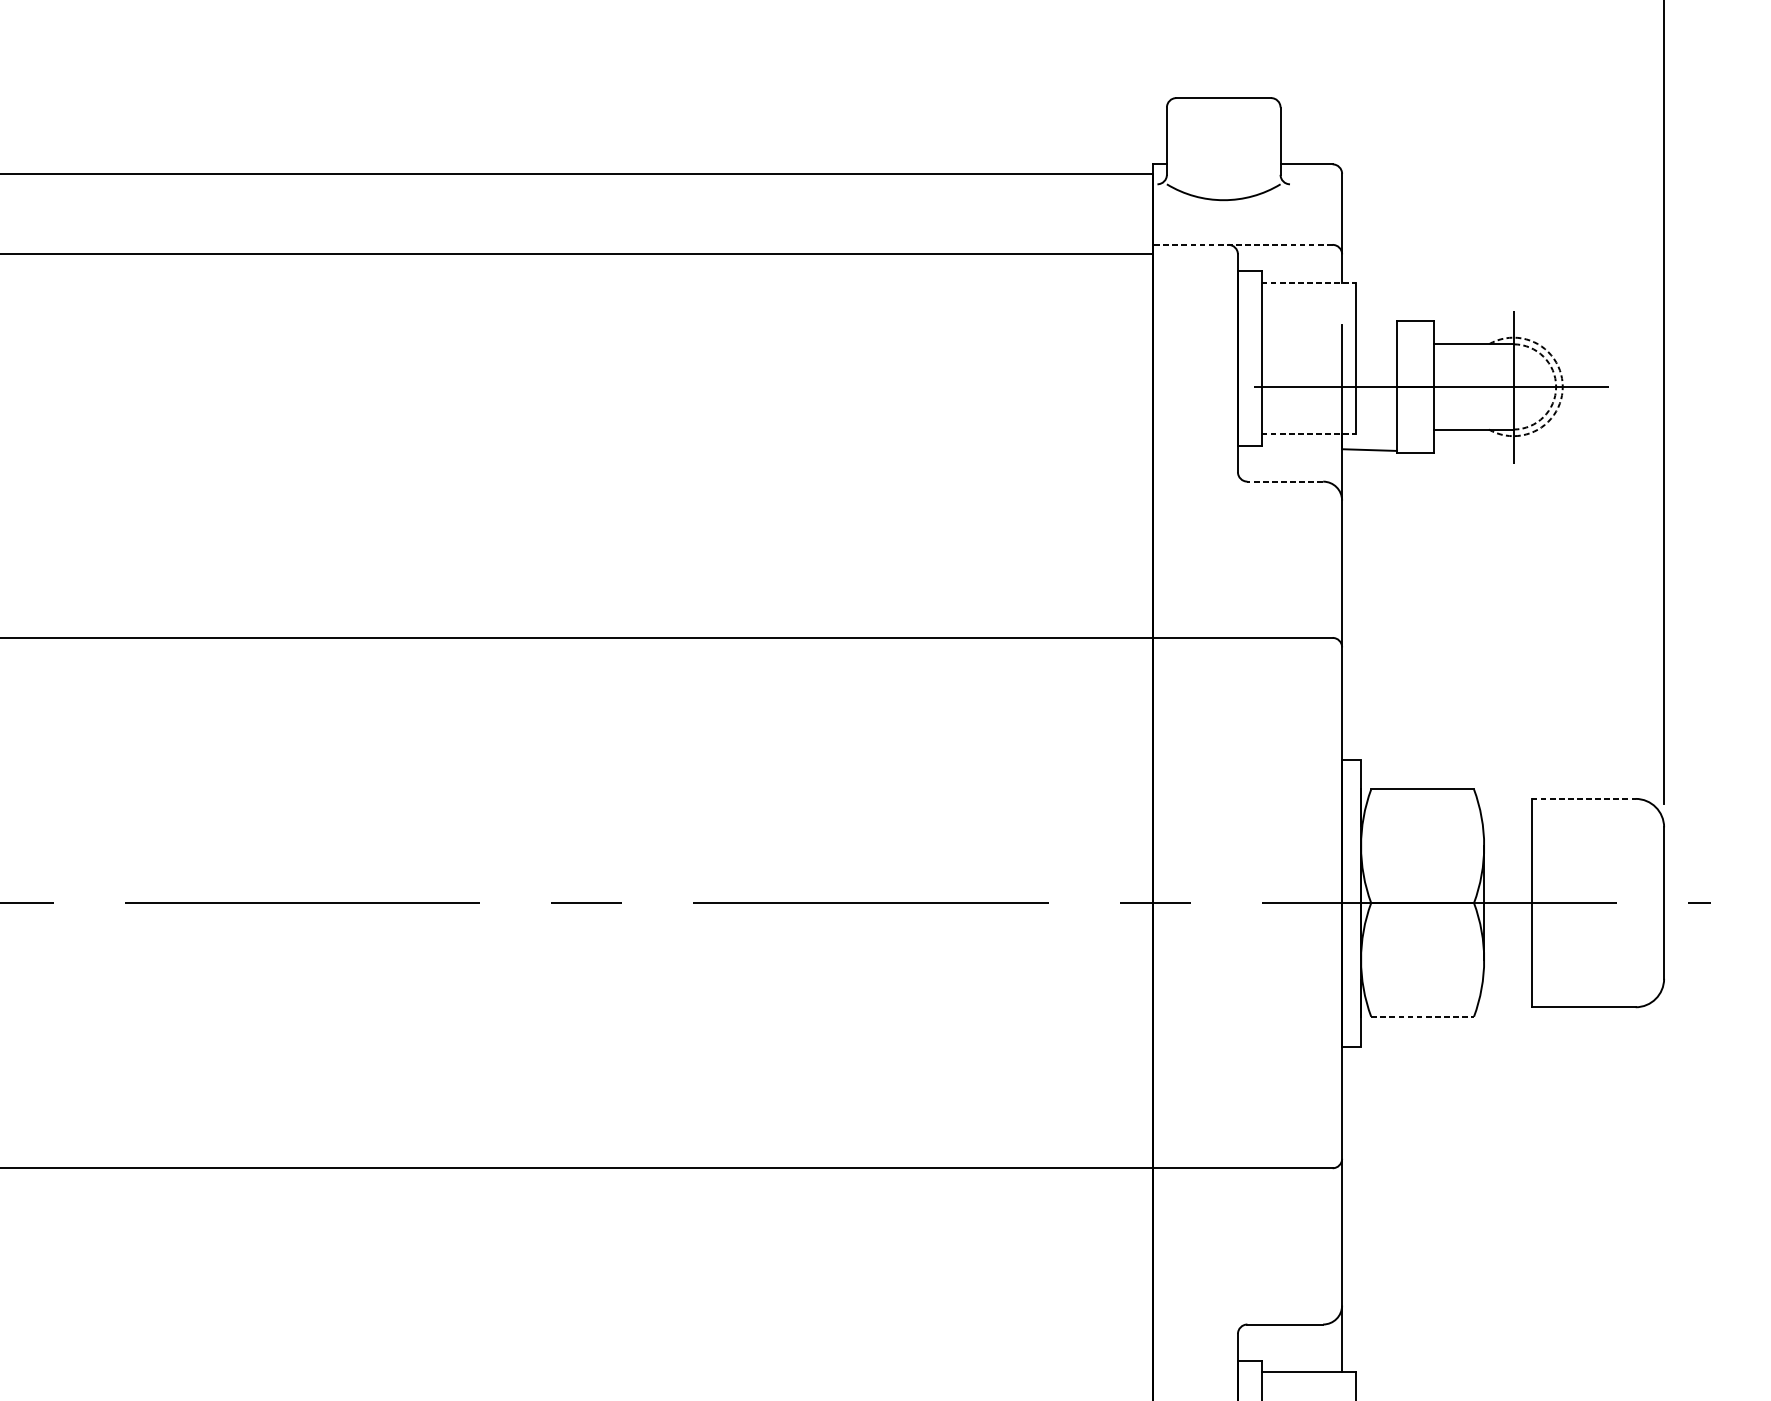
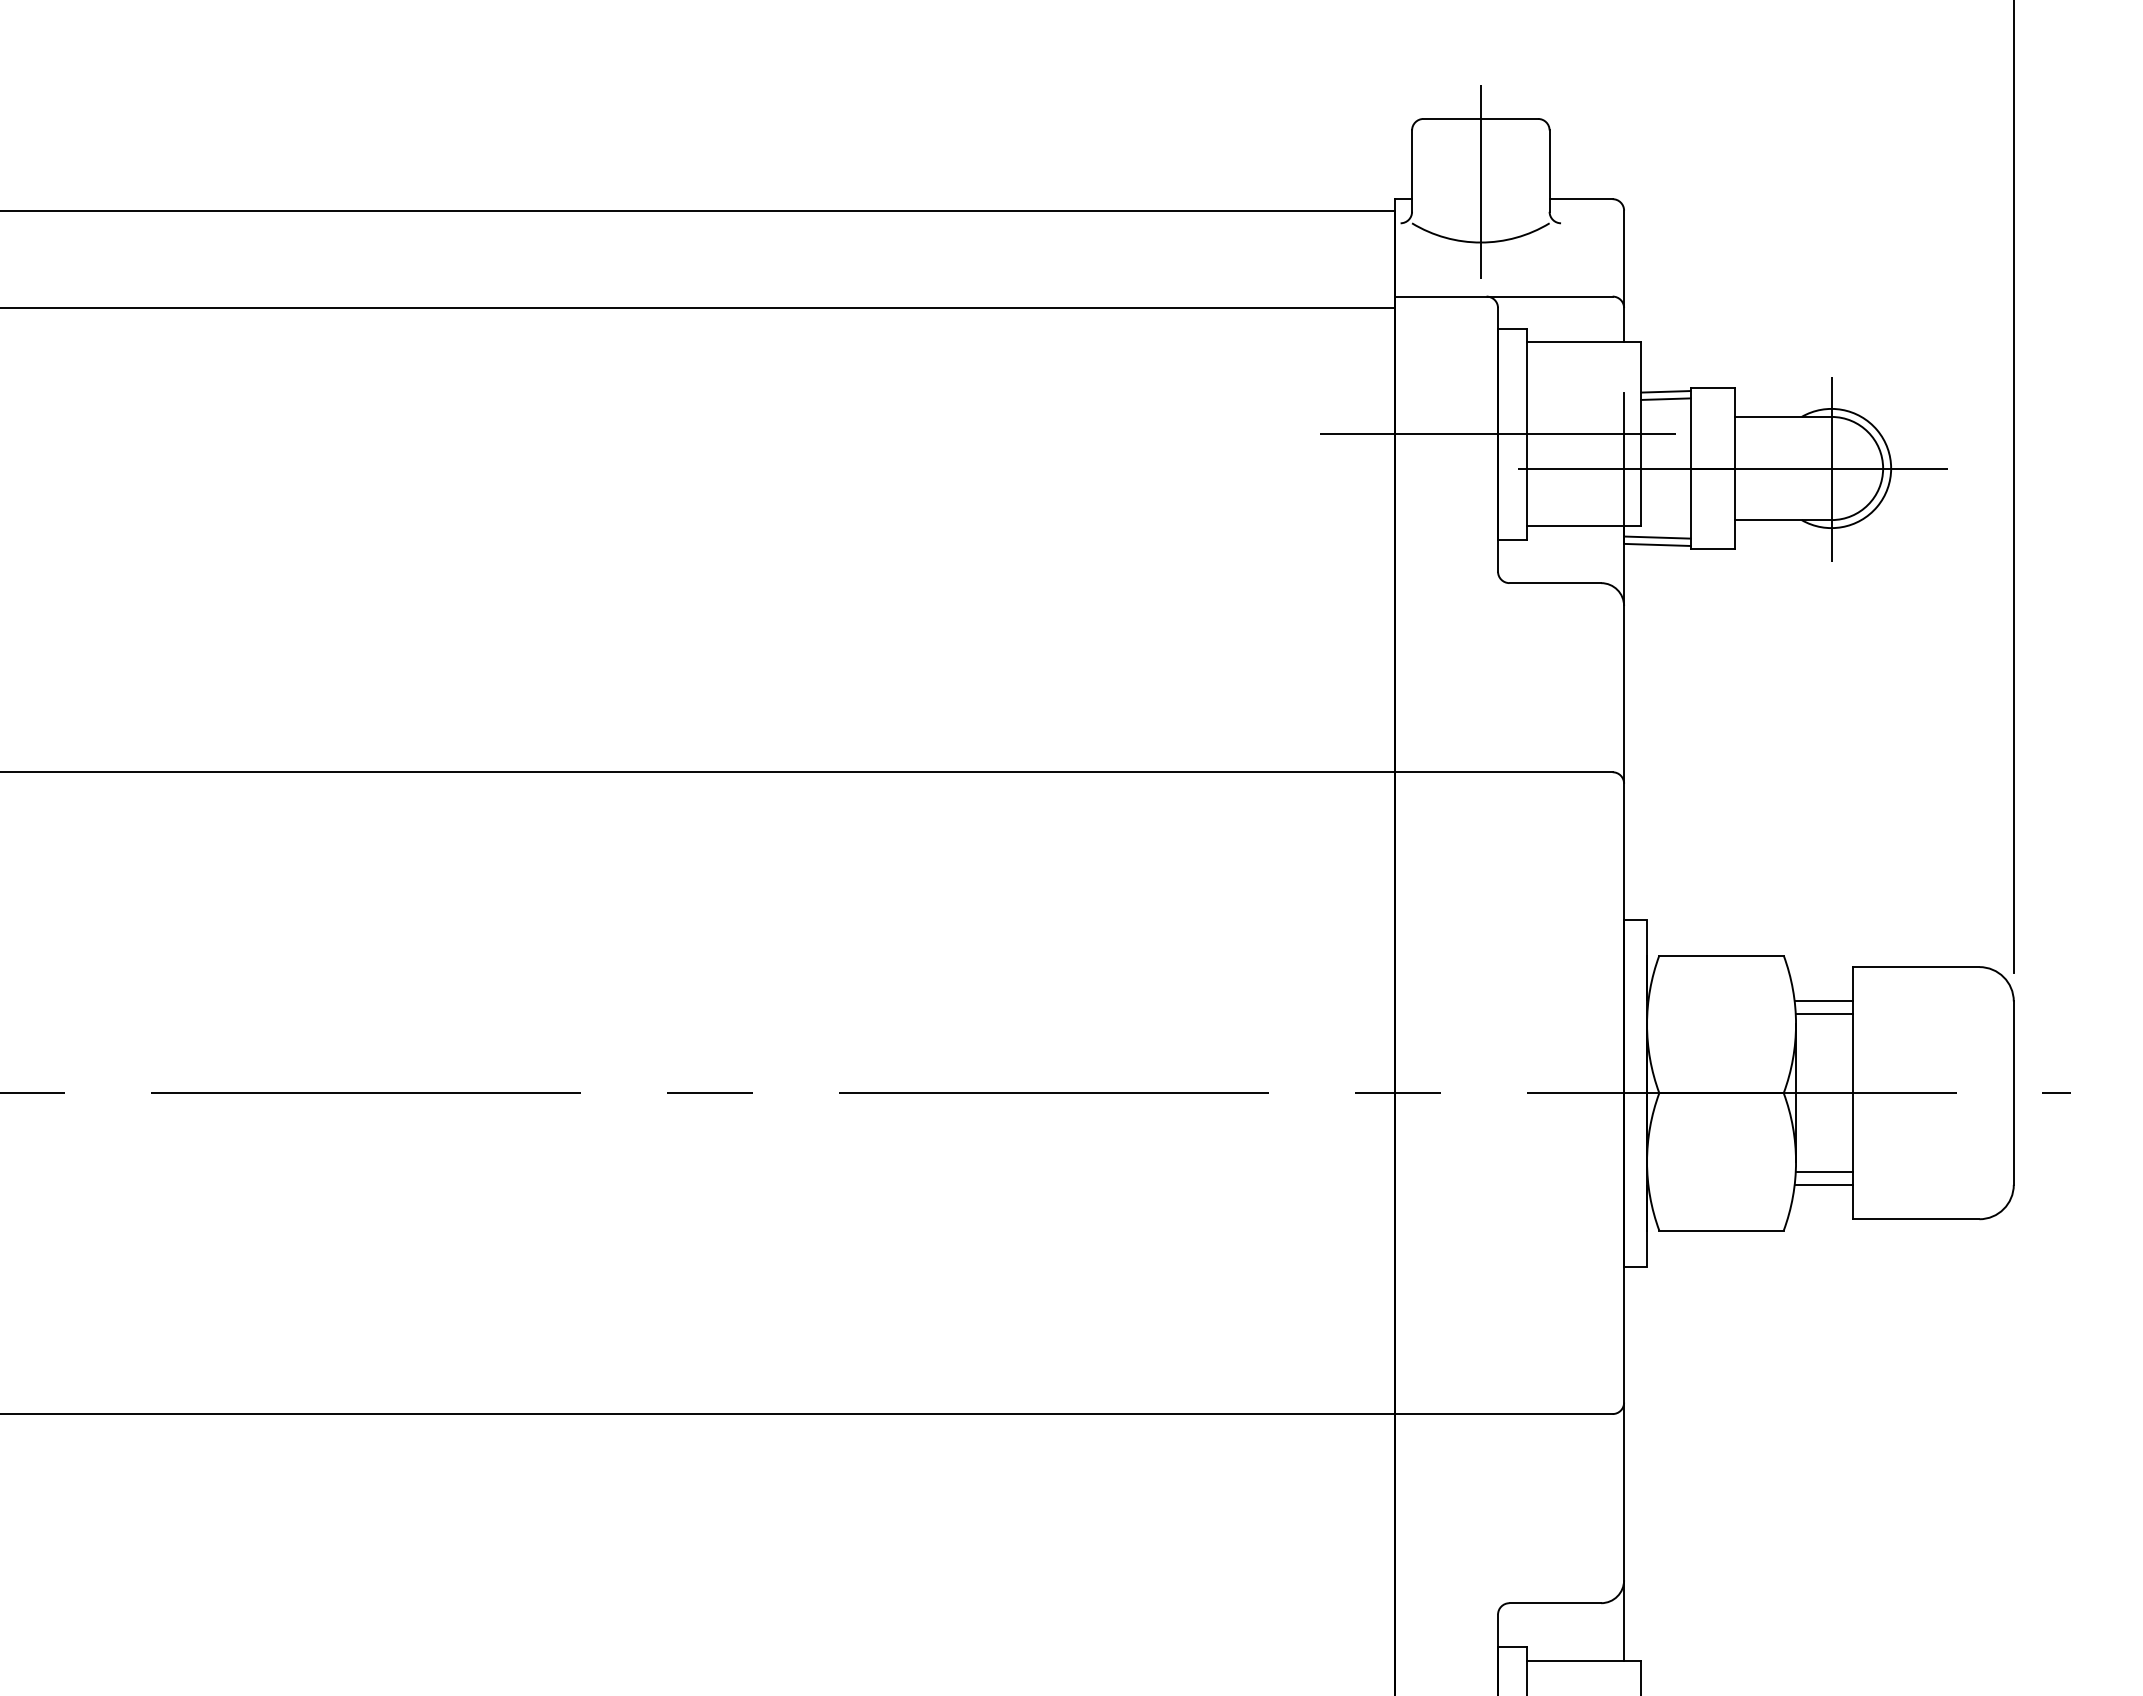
line: (1223, 149) -> (1480, 181), added
line: (1242, 244) -> (1503, 296), dashed -> solid
line: (1309, 282) -> (1584, 342), dashed -> solid
line: (1376, 323) -> (1665, 391), added
line: (1376, 329) -> (1665, 398), added
line: (1237, 358) -> (1497, 434), added
arc: (1556, 386) -> (1883, 468), dashed -> solid
arc: (1563, 386) -> (1891, 468), dashed -> solid
line: (1309, 434) -> (1584, 525), dashed -> solid
line: (1369, 443) -> (1657, 537), added
line: (1285, 481) -> (1555, 583), dashed -> solid
line: (1583, 799) -> (1916, 967), dashed -> solid
line: (1506, 827) -> (1823, 1001), added
line: (1507, 837) -> (1824, 1013), added
line: (1507, 968) -> (1824, 1172), added
line: (1506, 978) -> (1823, 1184), added
line: (1423, 1016) -> (1722, 1230), dashed -> solid

